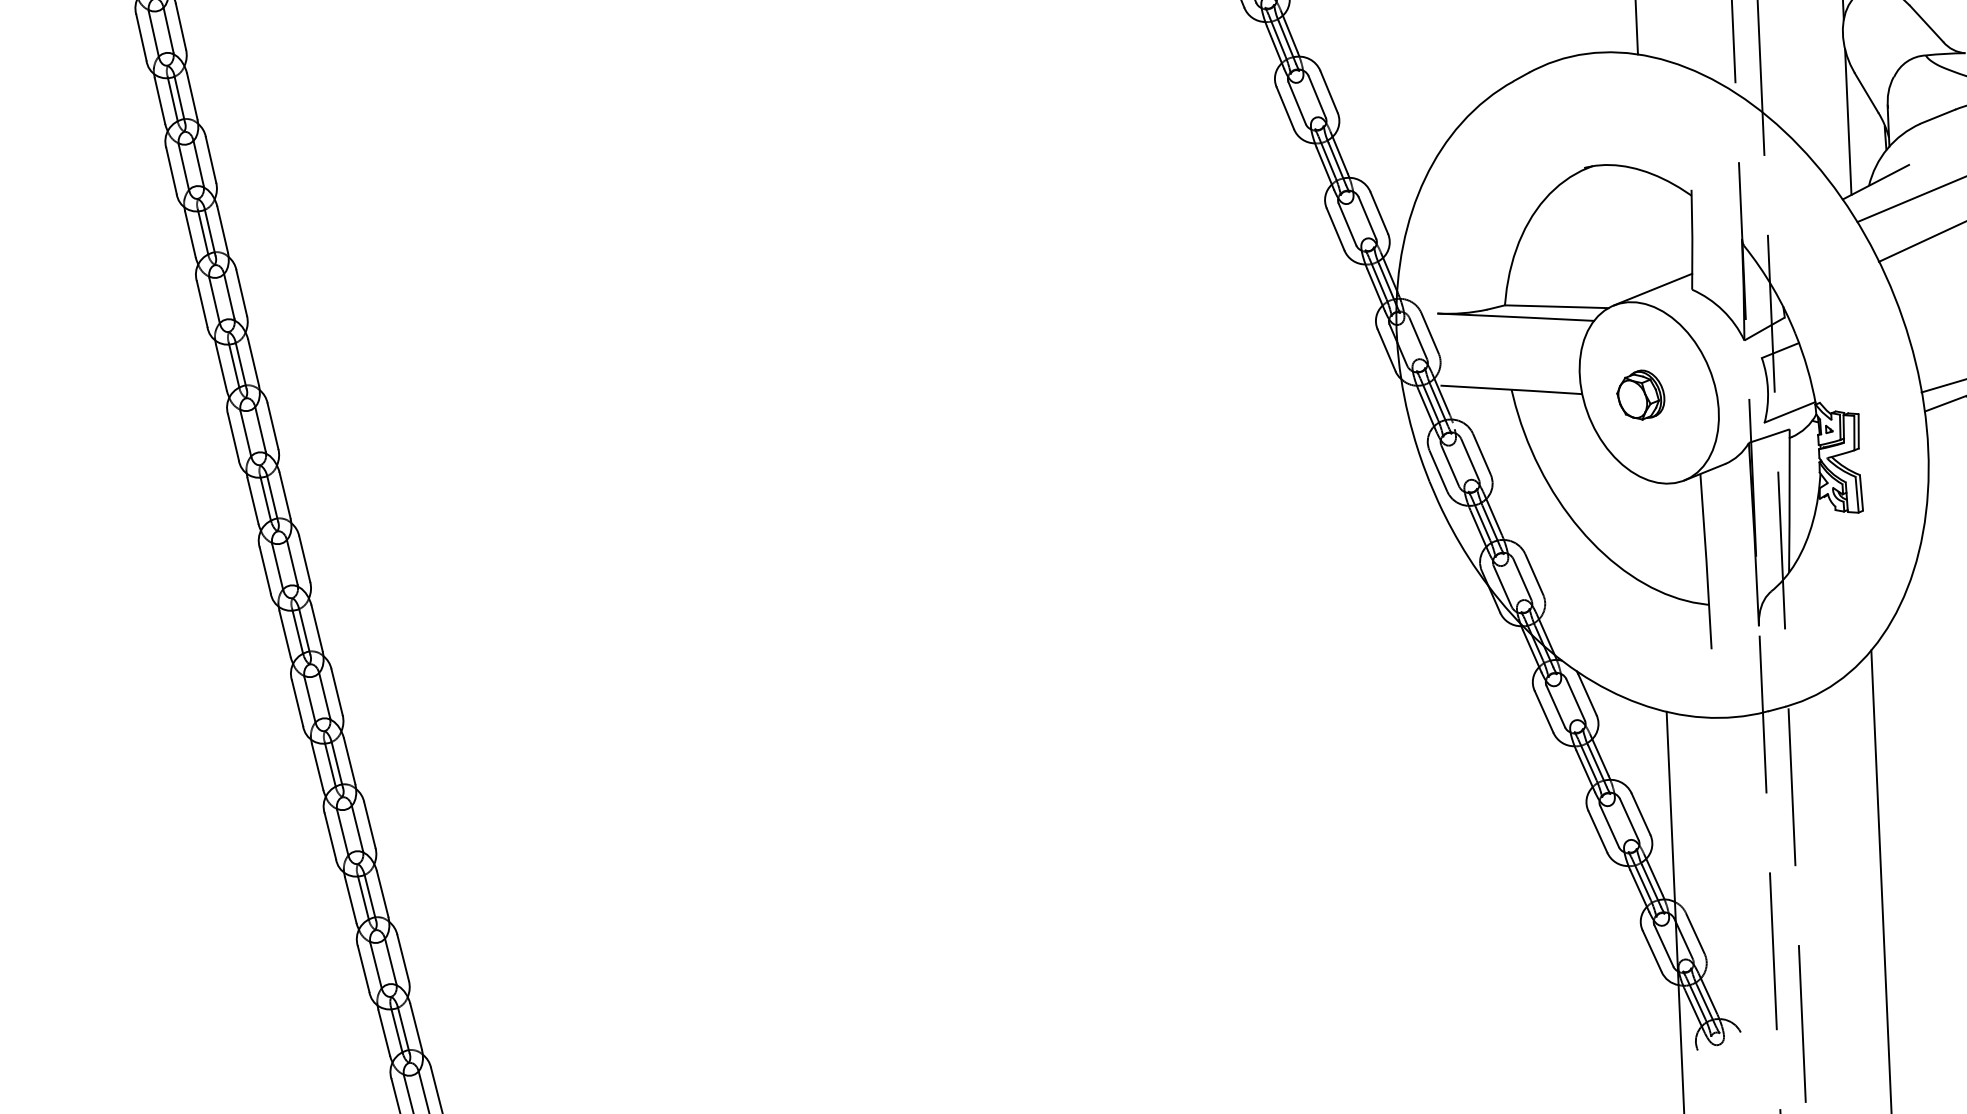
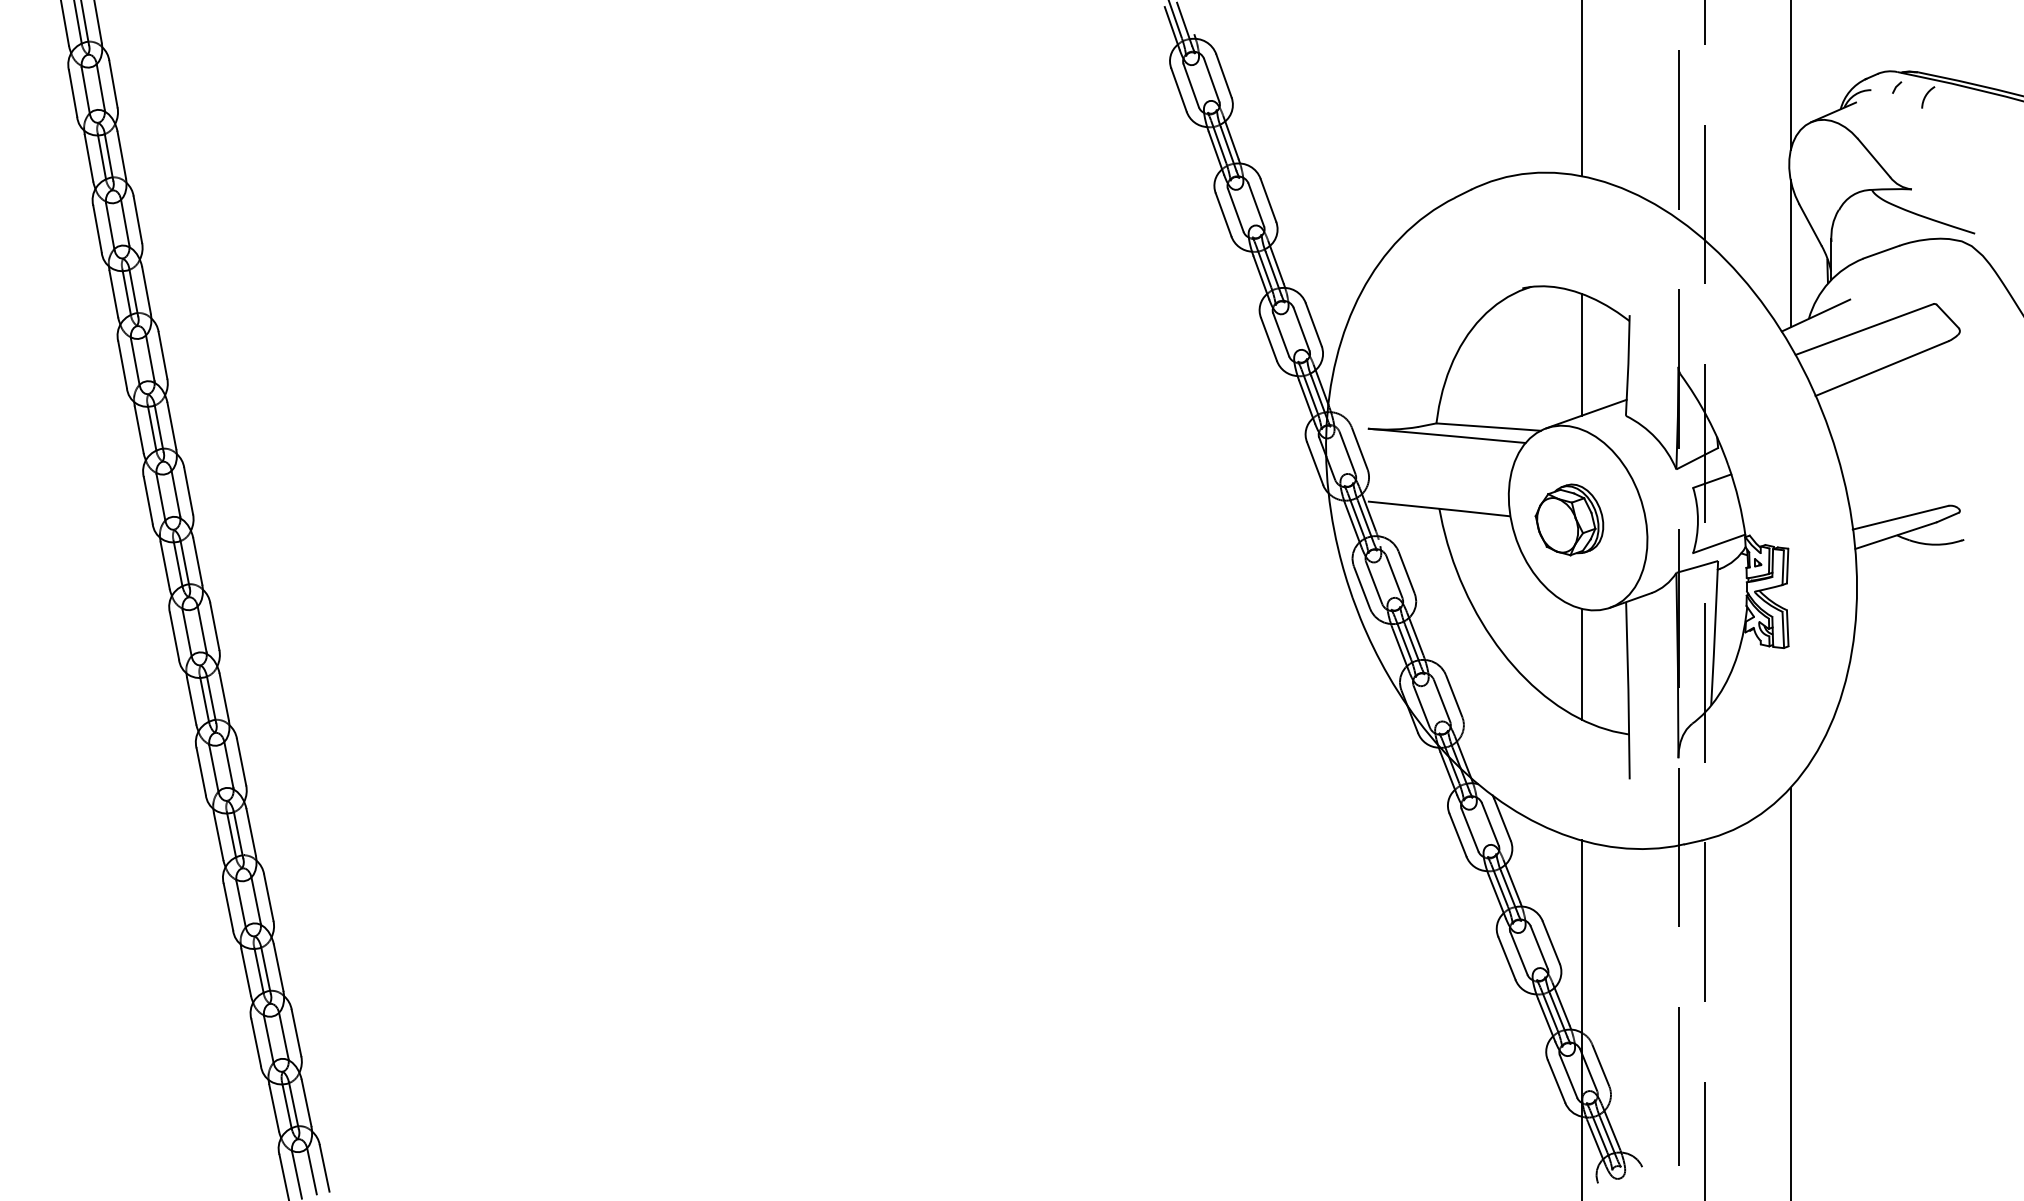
line: (1645, 230) -> (1581, 354), added
part: (1640, 394) -> (1569, 519), size x1.43
line: (1658, 536) -> (1581, 663), added

